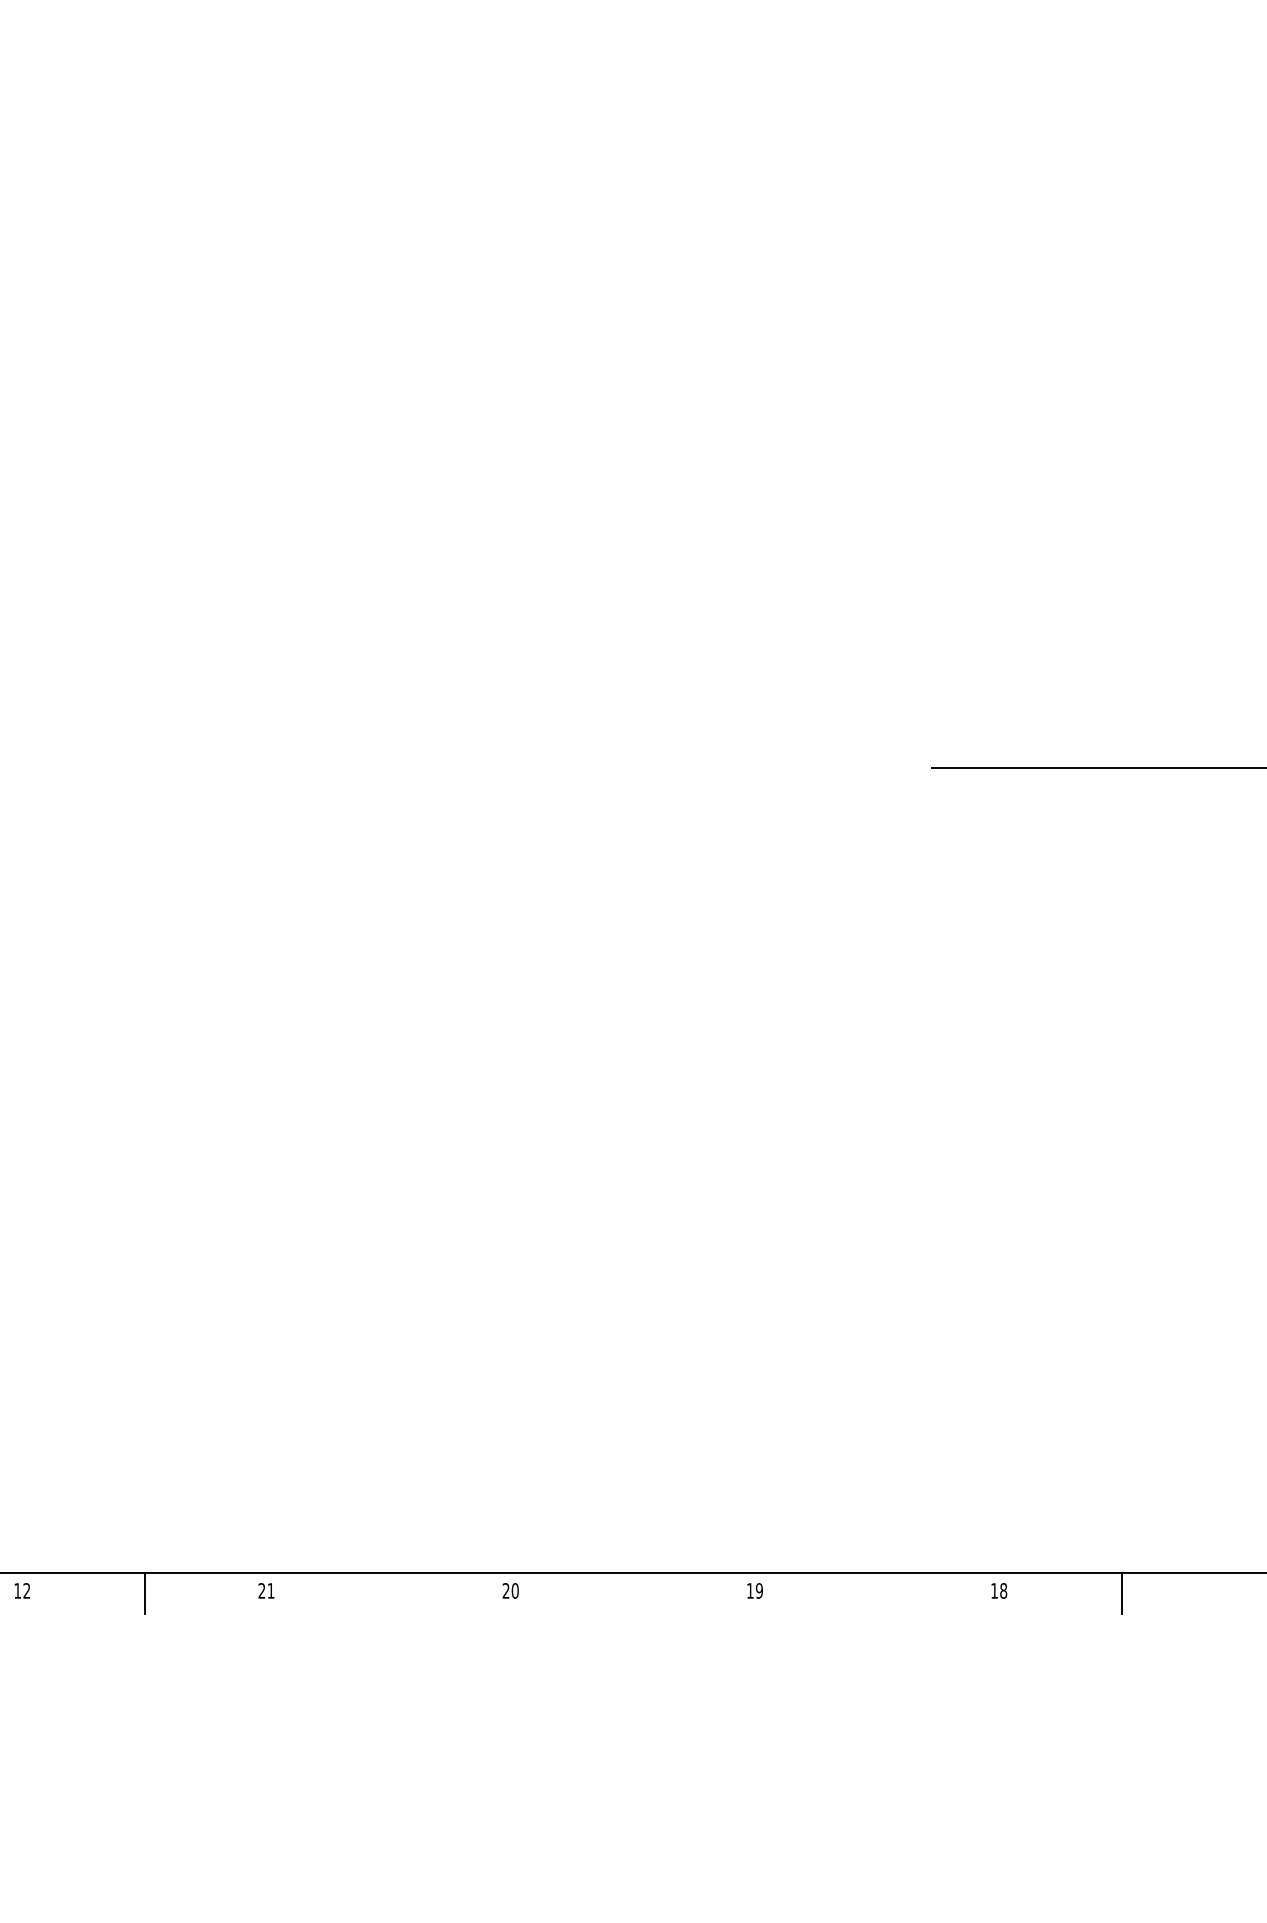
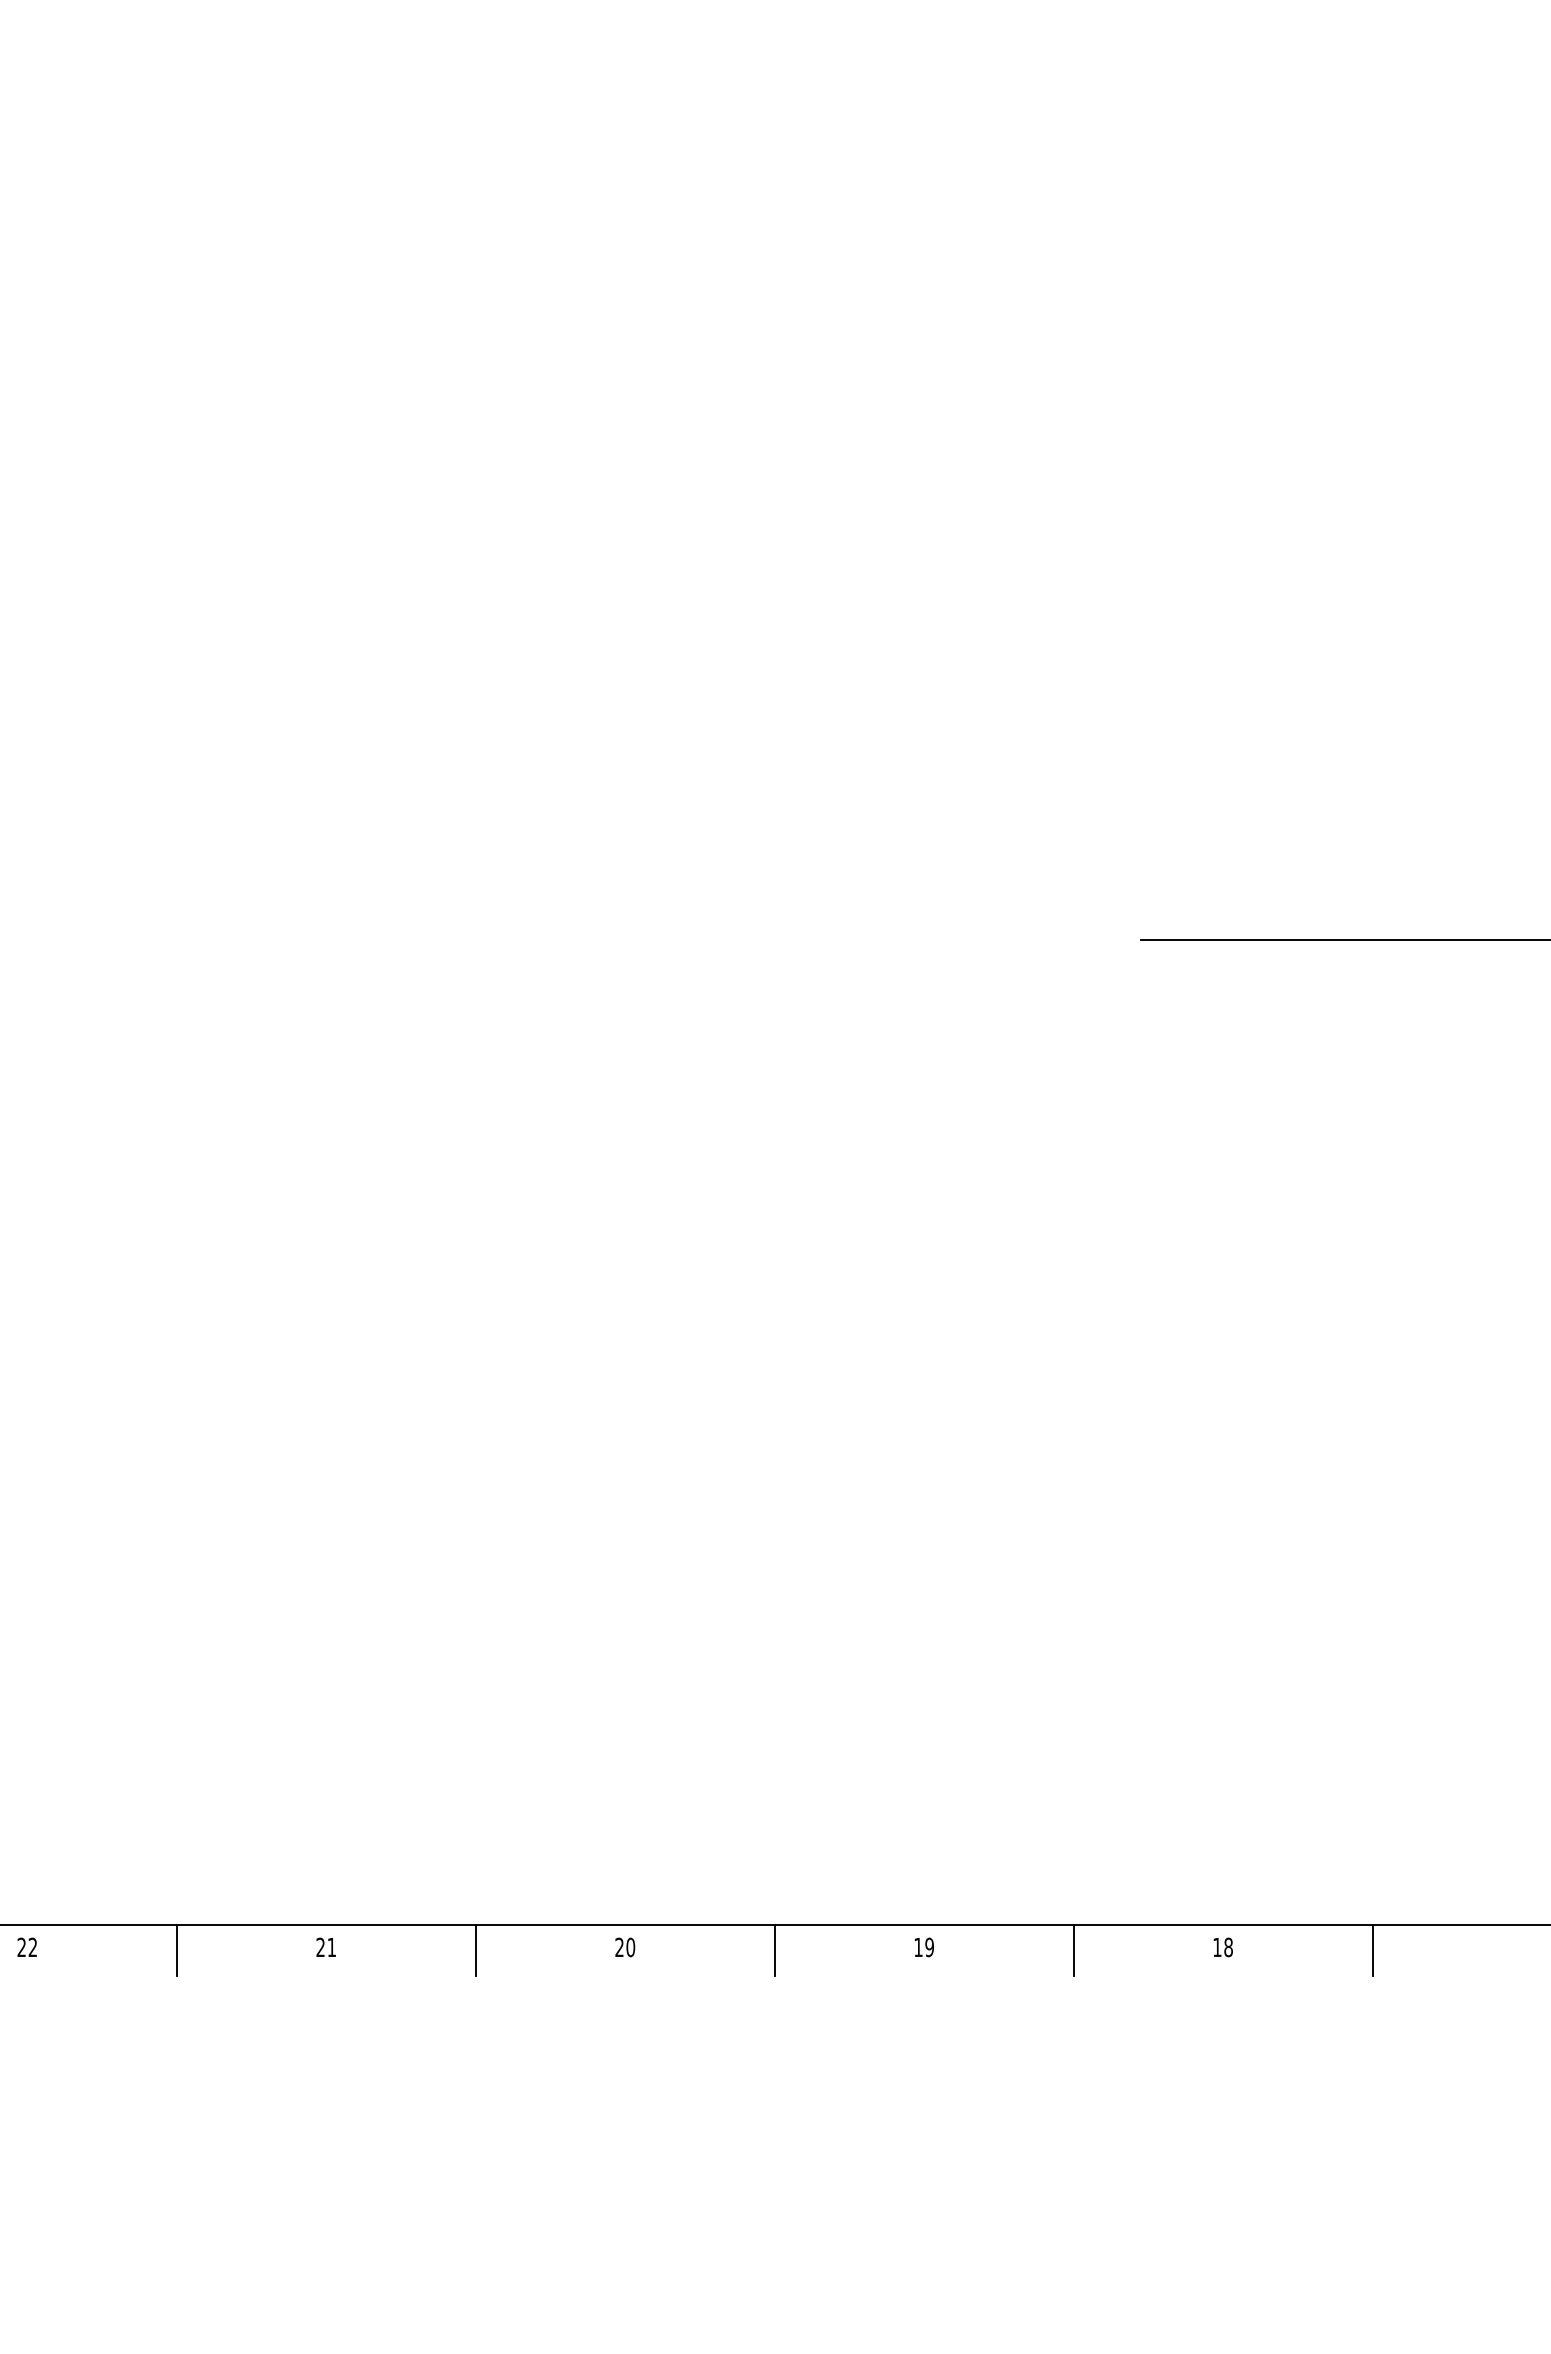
text: (17, 1590) -> (21, 1946), 12 -> 22
line: (389, 1592) -> (476, 1949), added
line: (633, 1592) -> (775, 1949), added
line: (876, 1592) -> (1073, 1949), added

